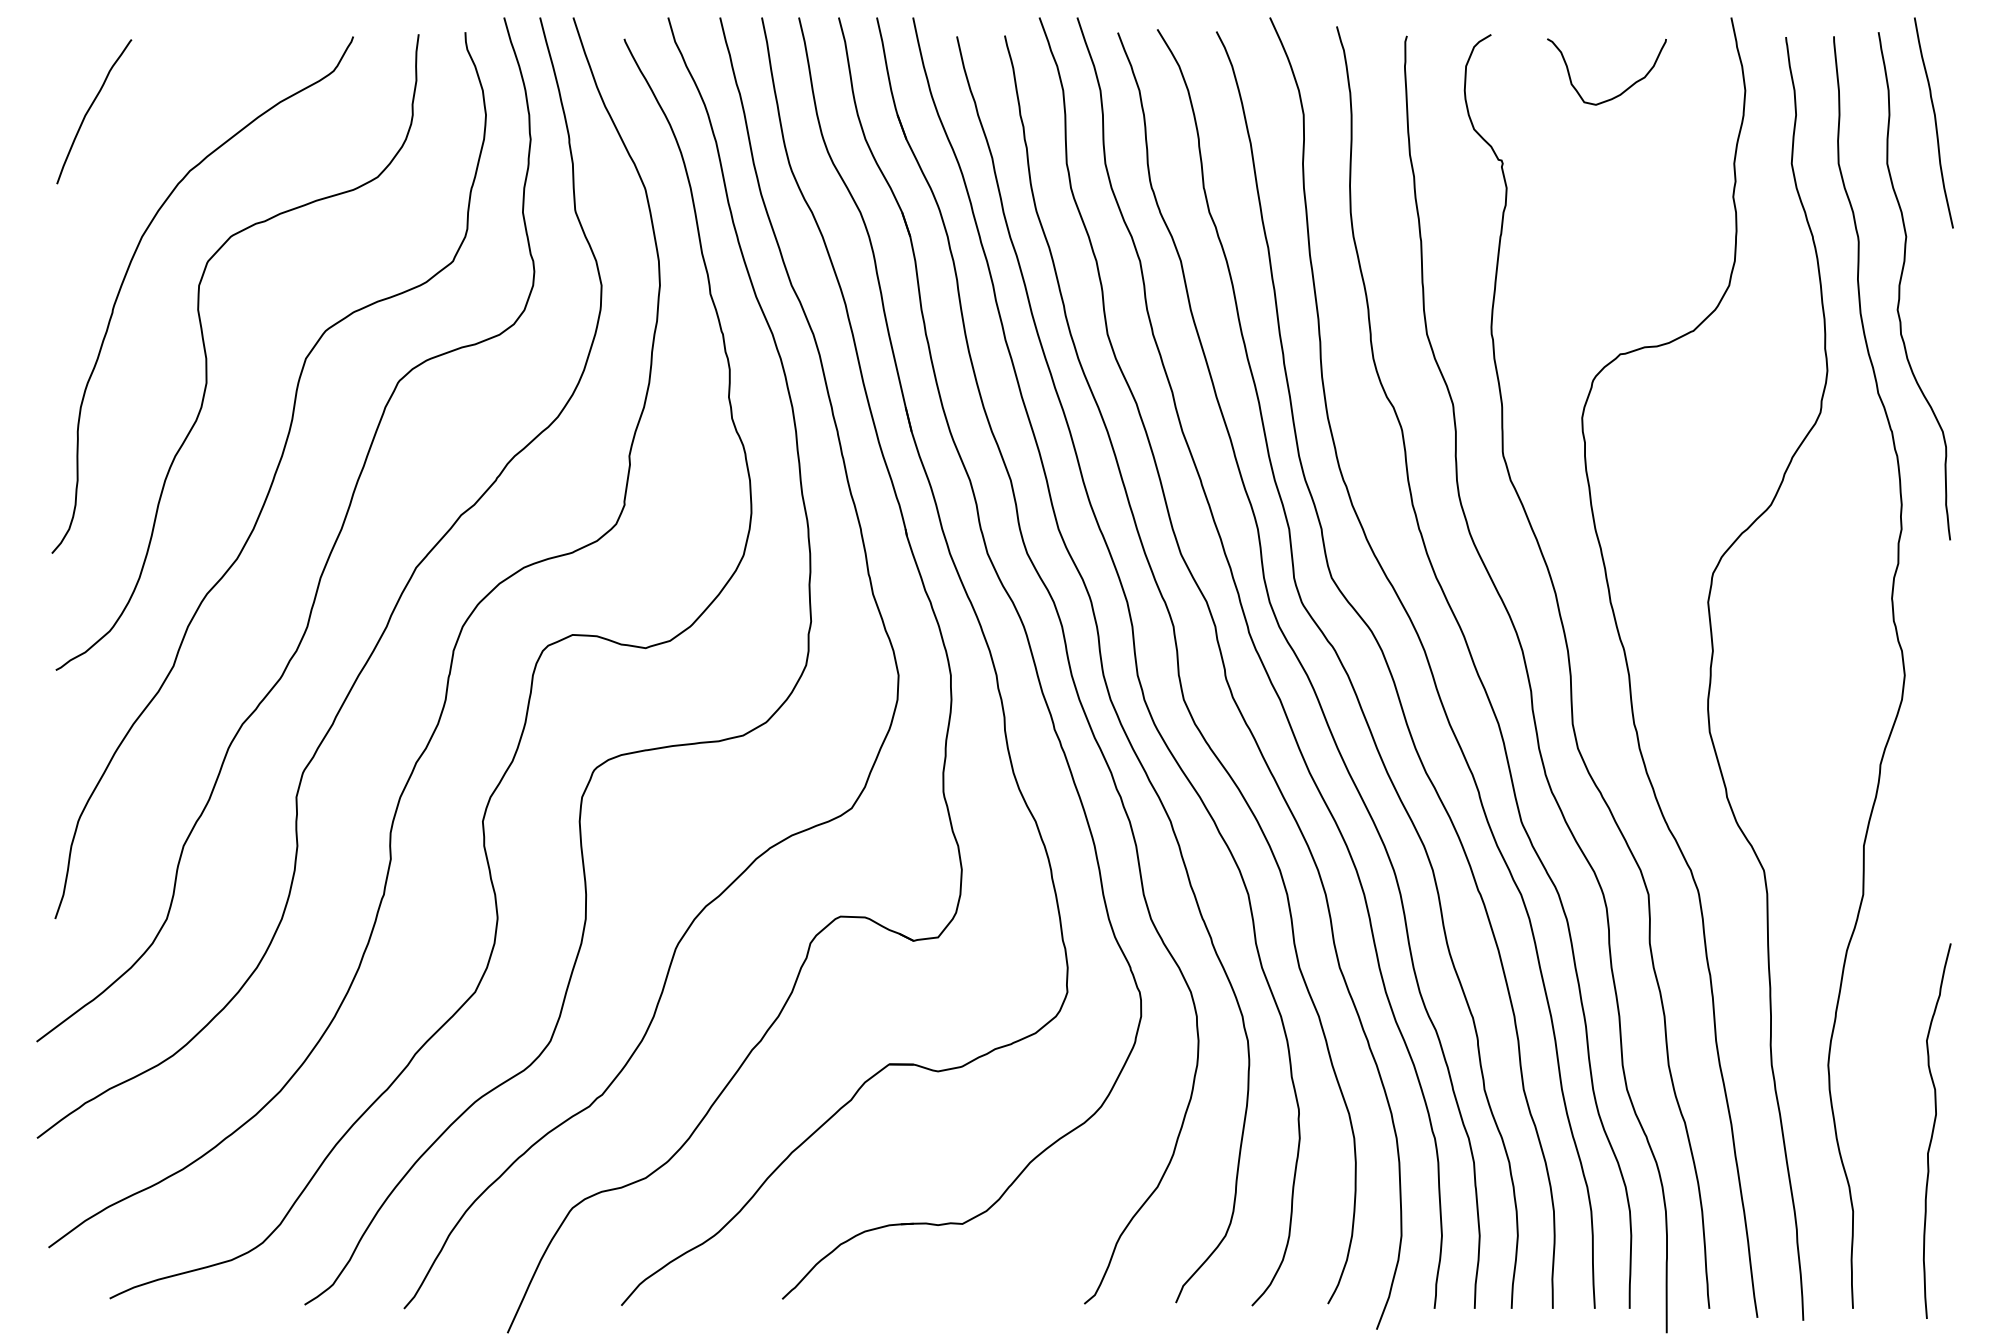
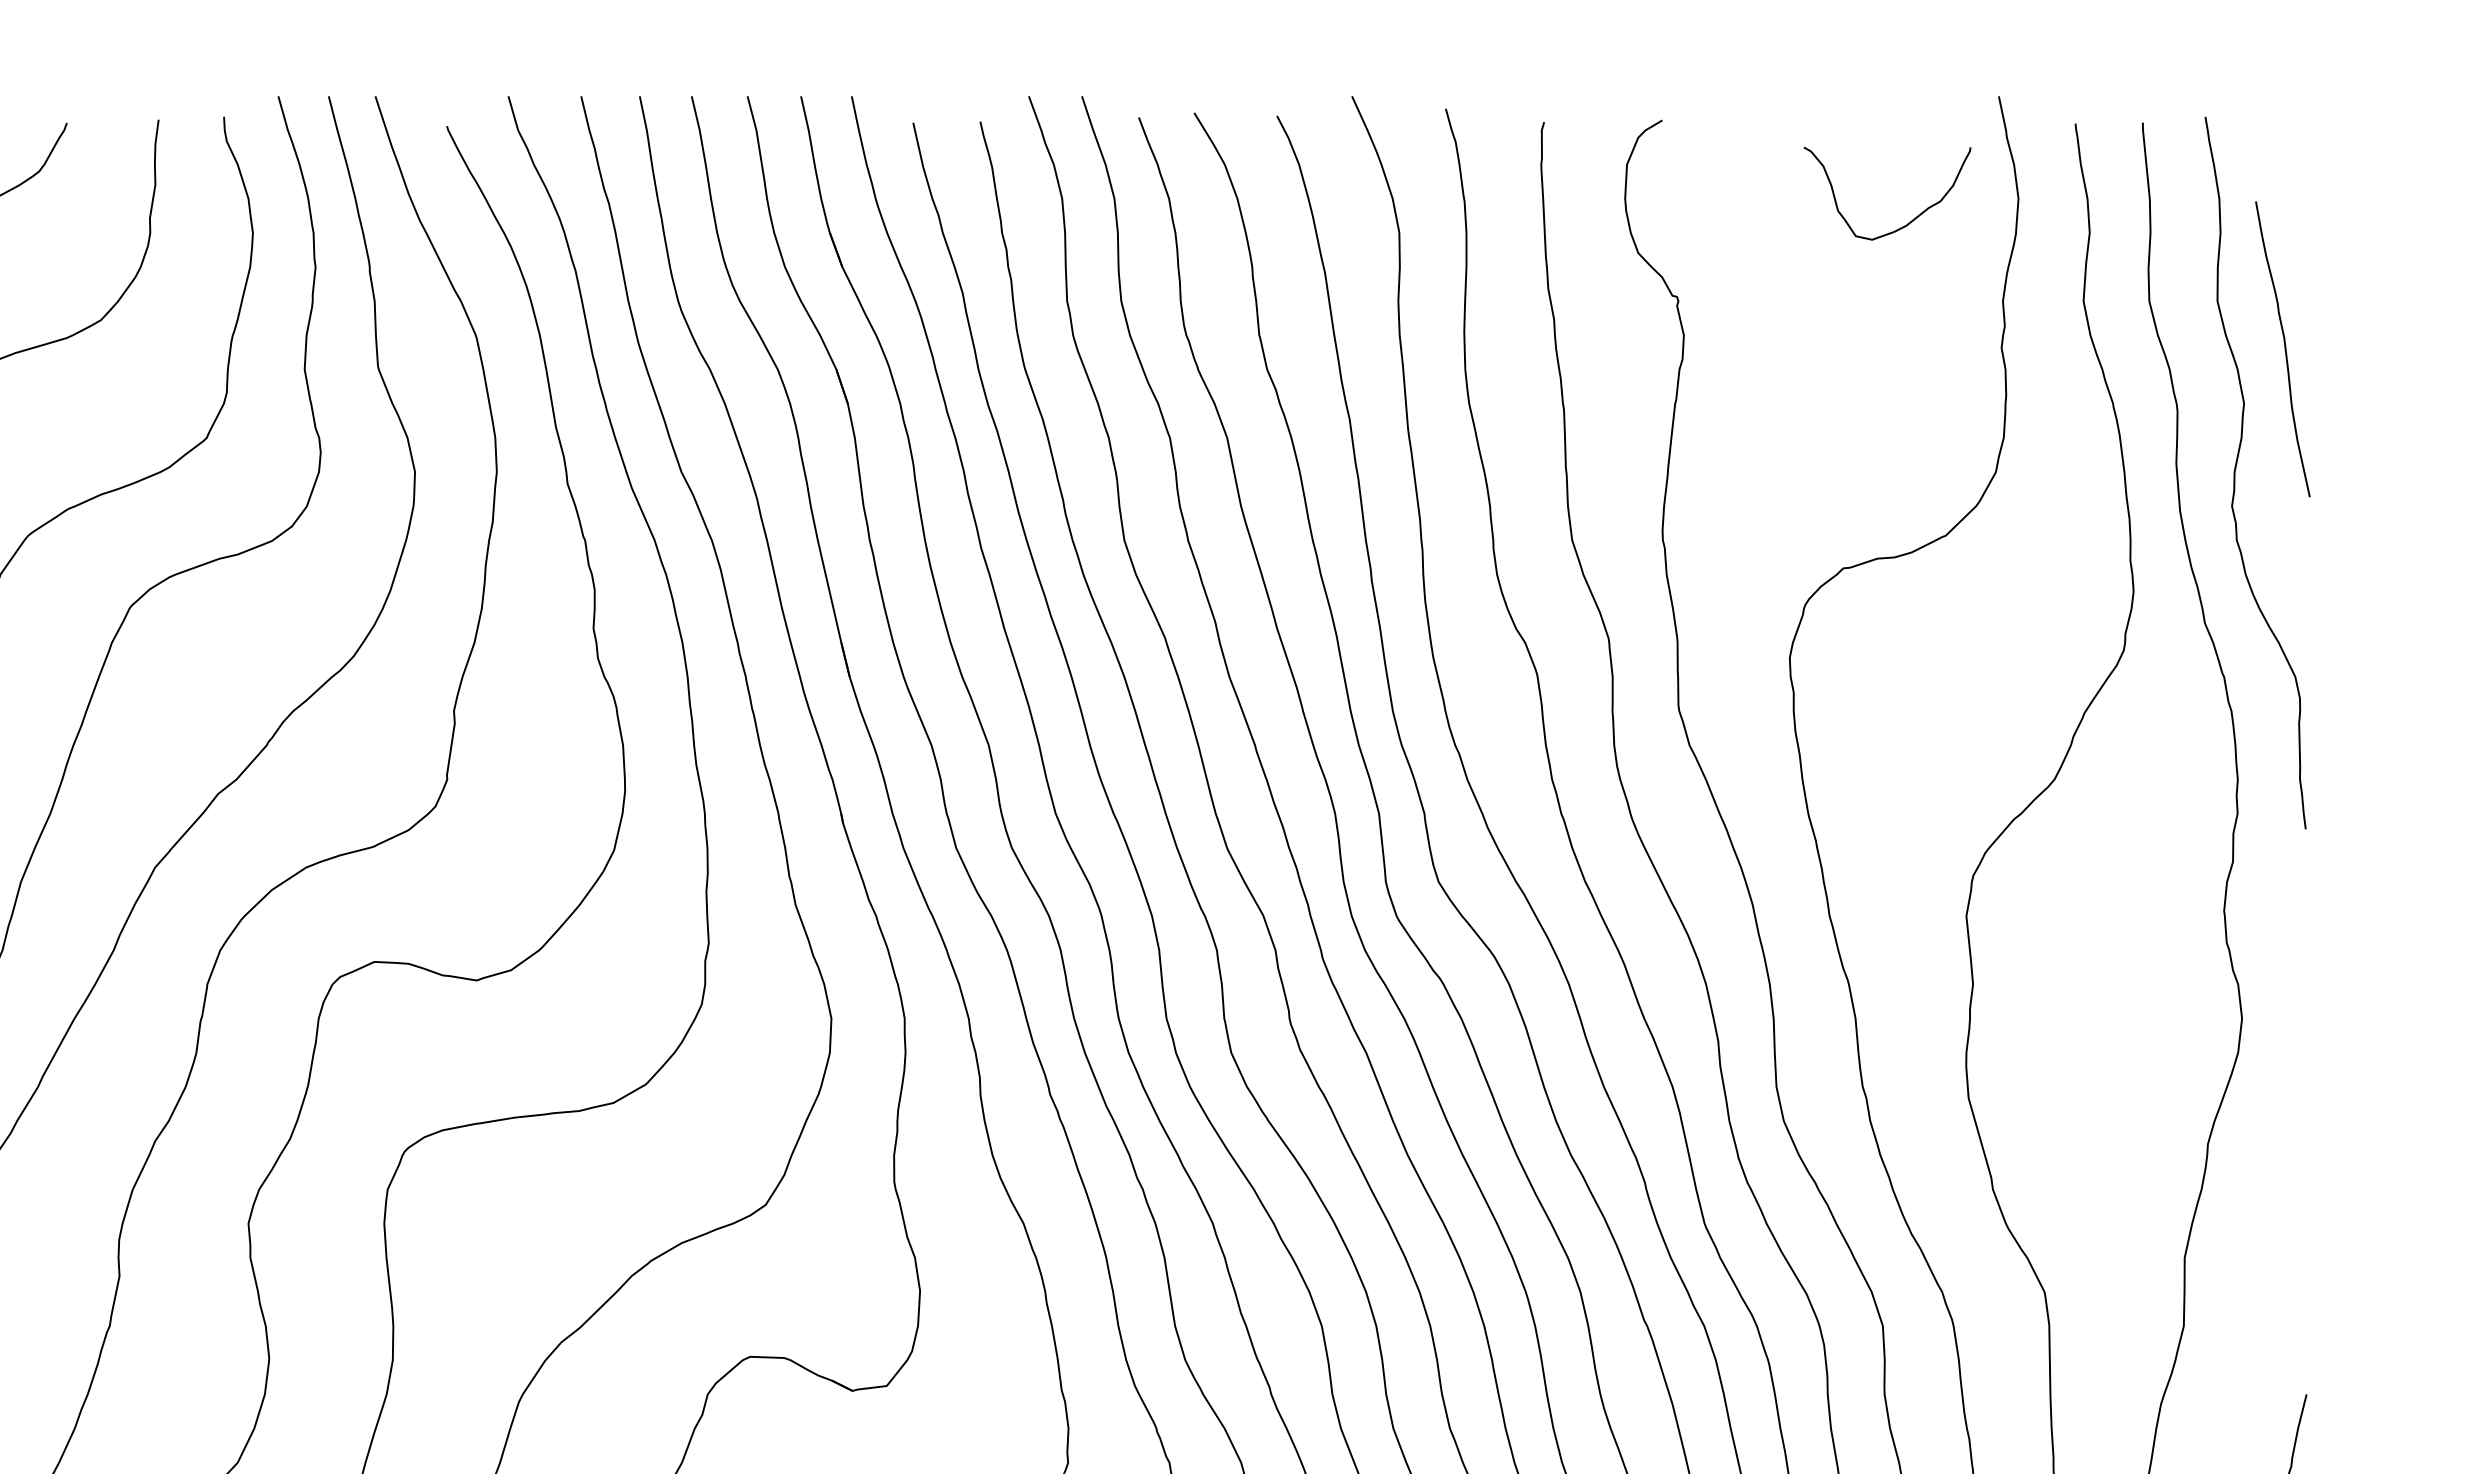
curve: (1622, 91) -> (1909, 221), moved
curve: (1934, 122) -> (2283, 348), moved

